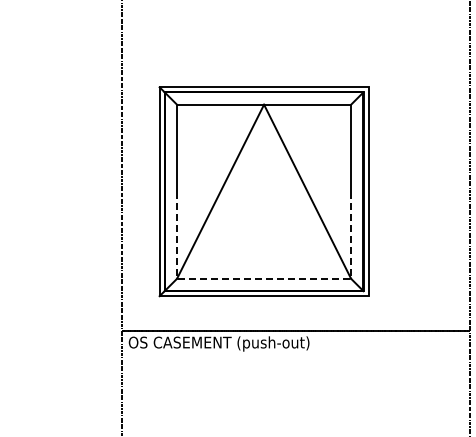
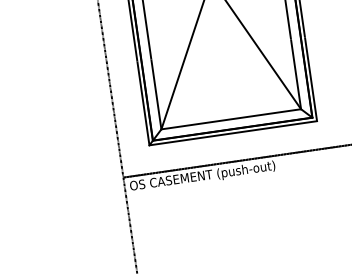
line: (263, 278) -> (230, 119), dashed -> solid

